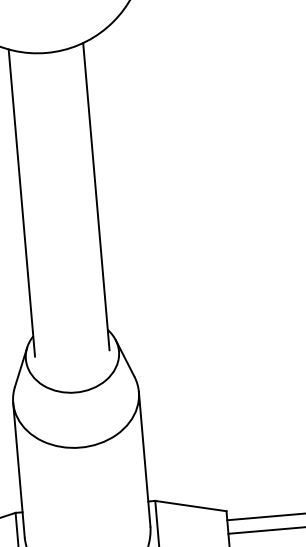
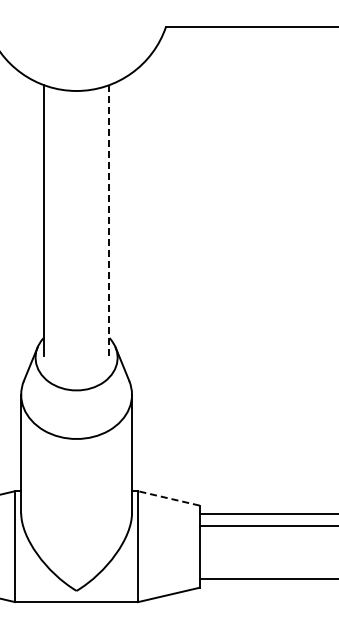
line: (96, 196) -> (109, 220), solid -> dashed
line: (190, 506) -> (168, 498), solid -> dashed

